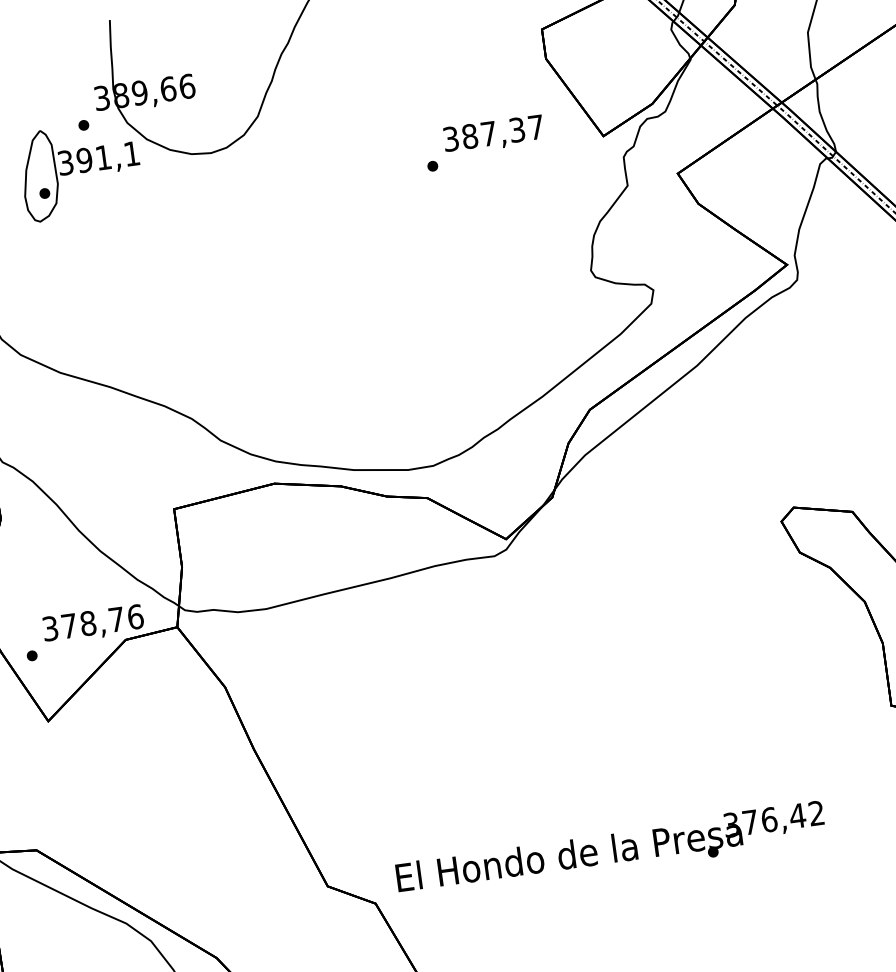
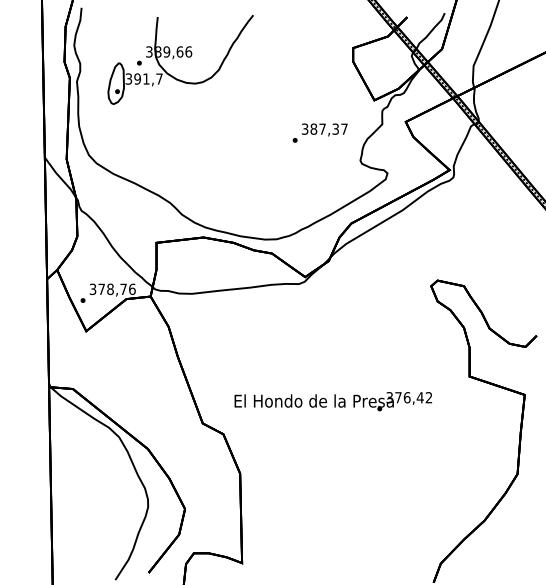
text: (483, 141) -> (319, 132), moved
text: (131, 152) -> (159, 78), 391,1 -> 391,7
text: (608, 850) -> (332, 401), moved

